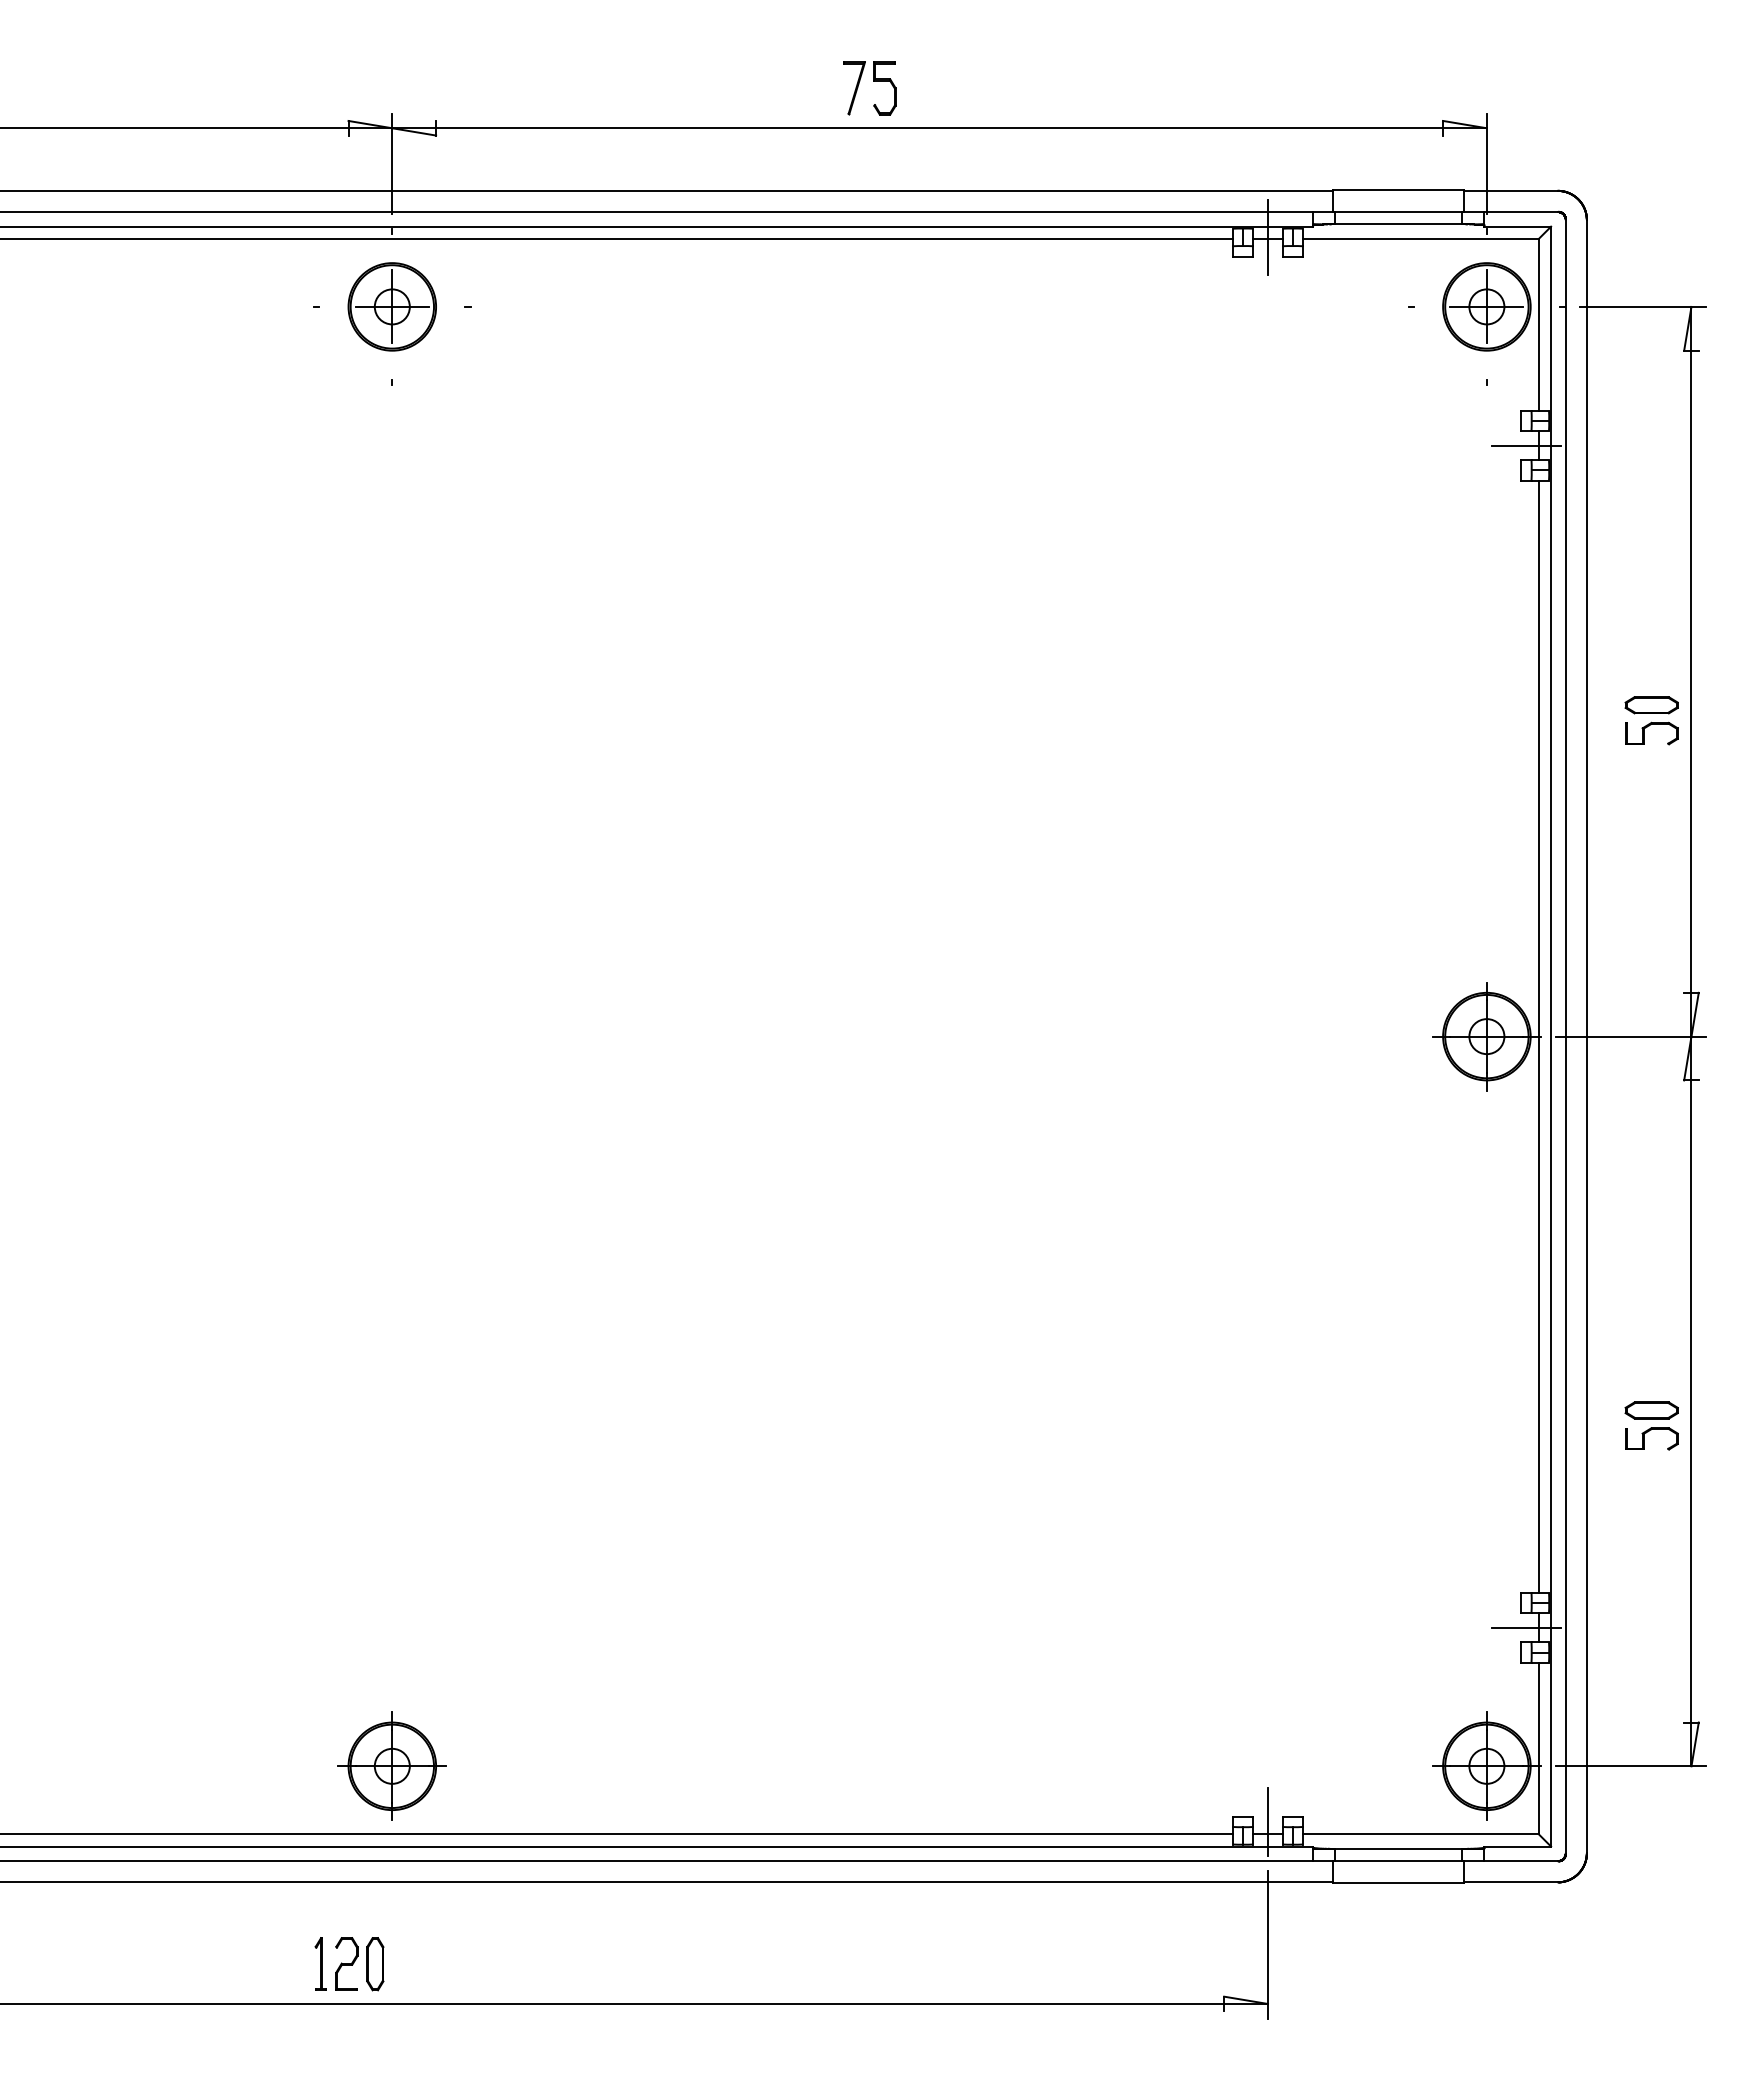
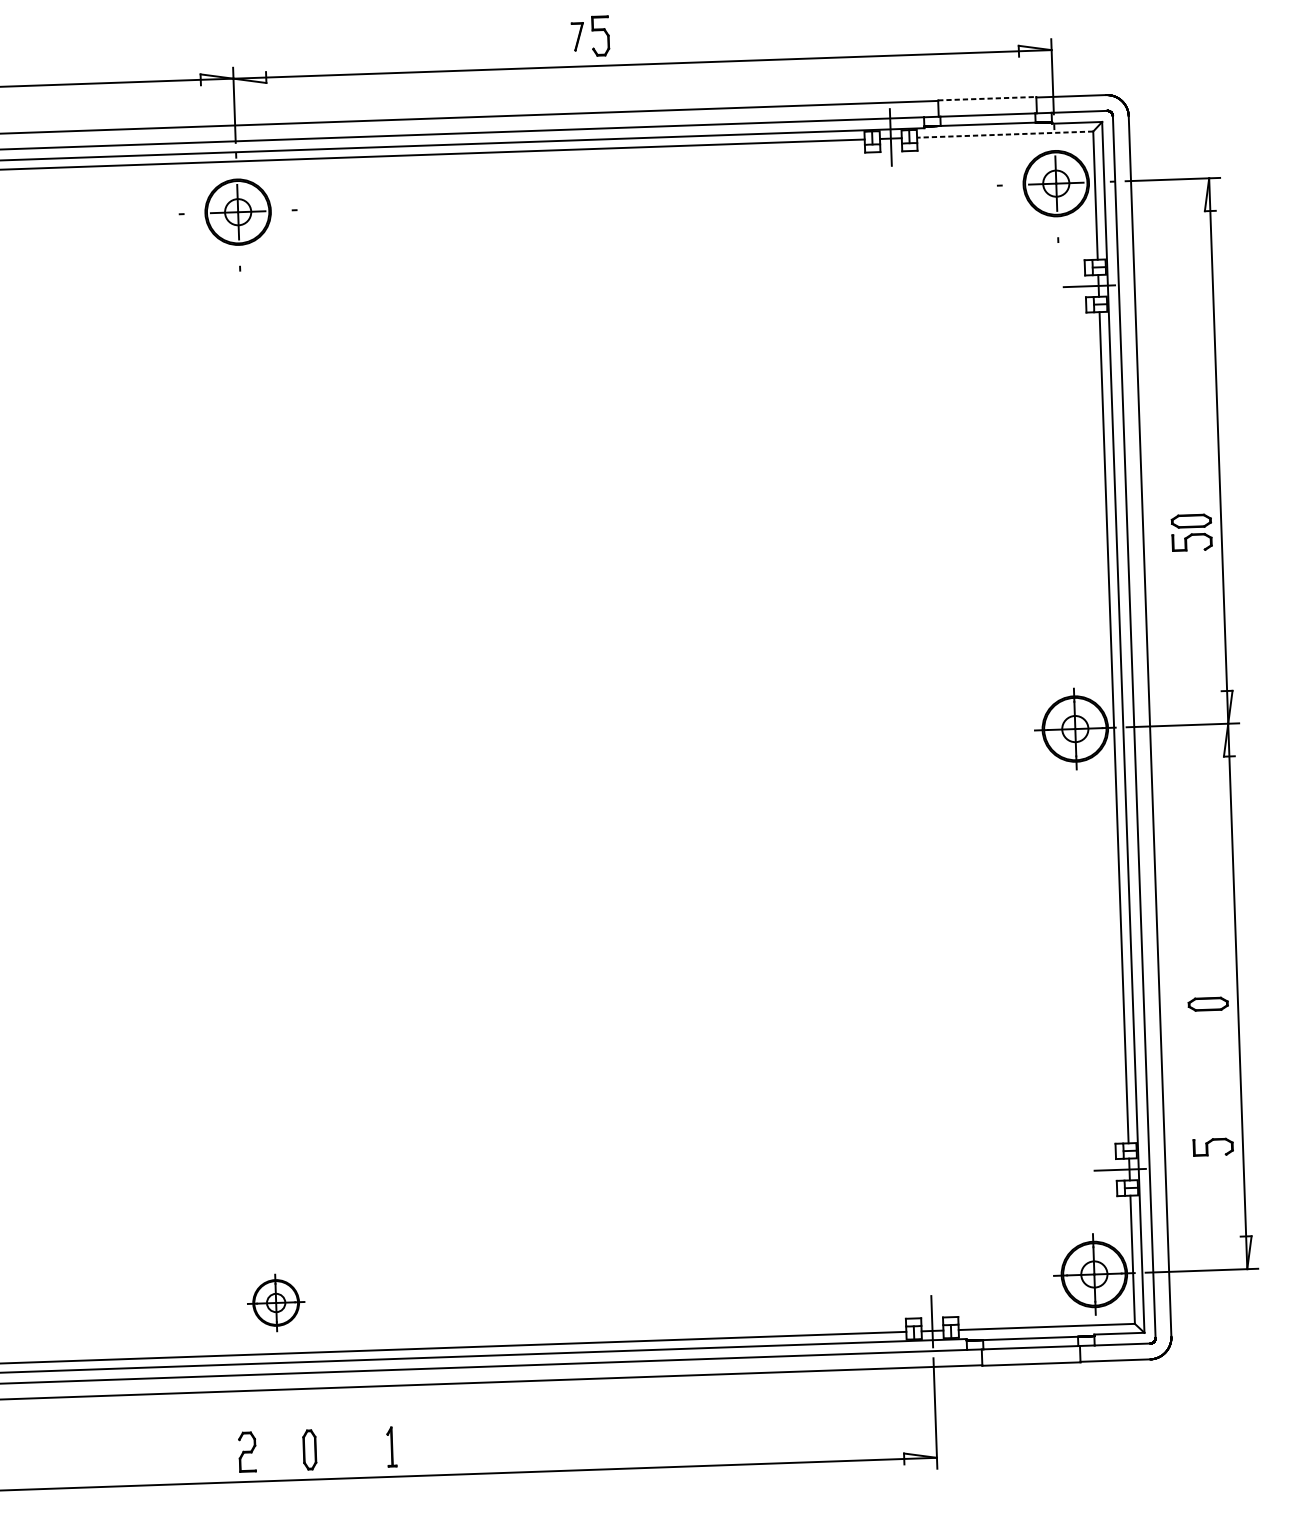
part: (854, 88) -> (577, 36), size x0.7
line: (1398, 190) -> (987, 98), solid -> dashed
line: (1420, 239) -> (1004, 135), solid -> dashed
part: (1651, 720) -> (1191, 532), moved
part: (1648, 1432) -> (1210, 1142), moved
part: (391, 1765) -> (275, 1302), size x0.7
part: (320, 1963) -> (391, 1446), moved
part: (375, 1964) -> (309, 1450), moved

